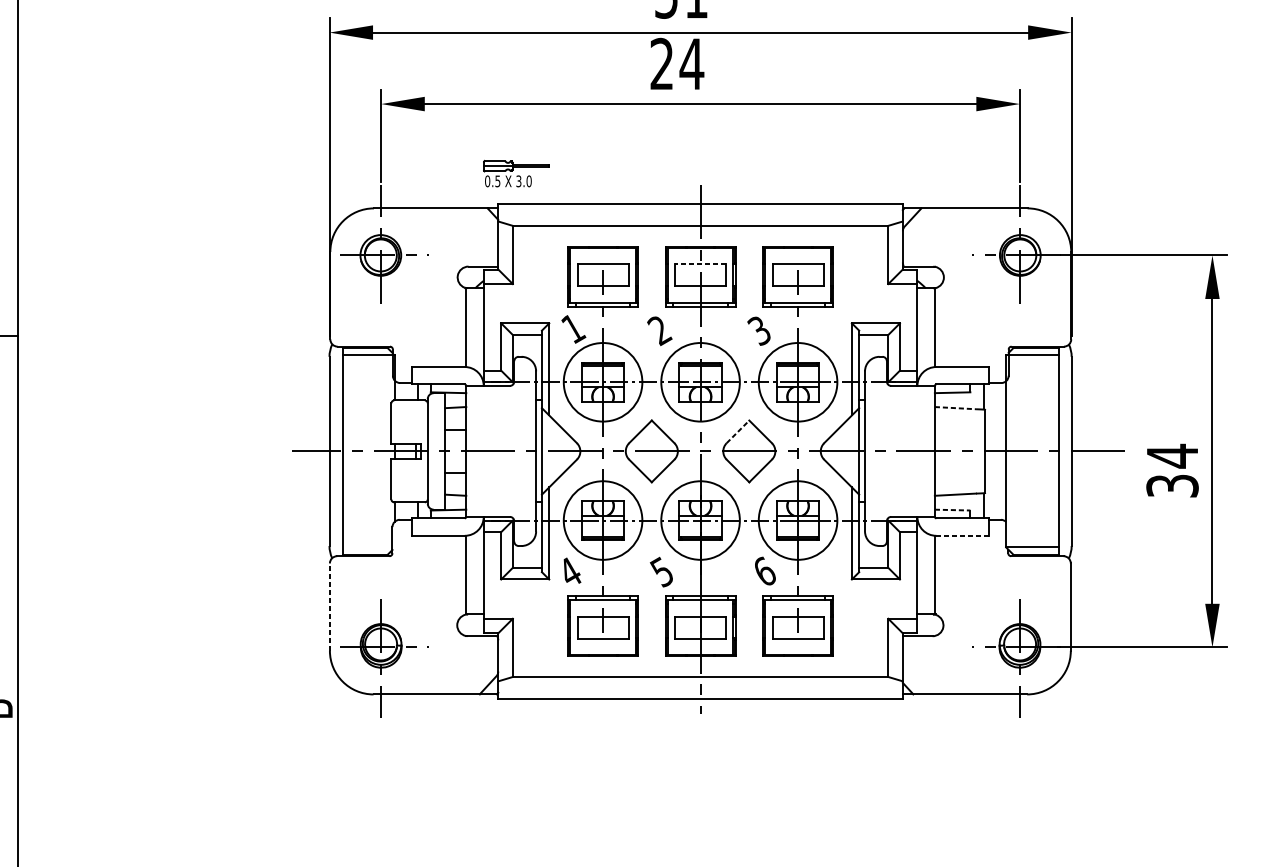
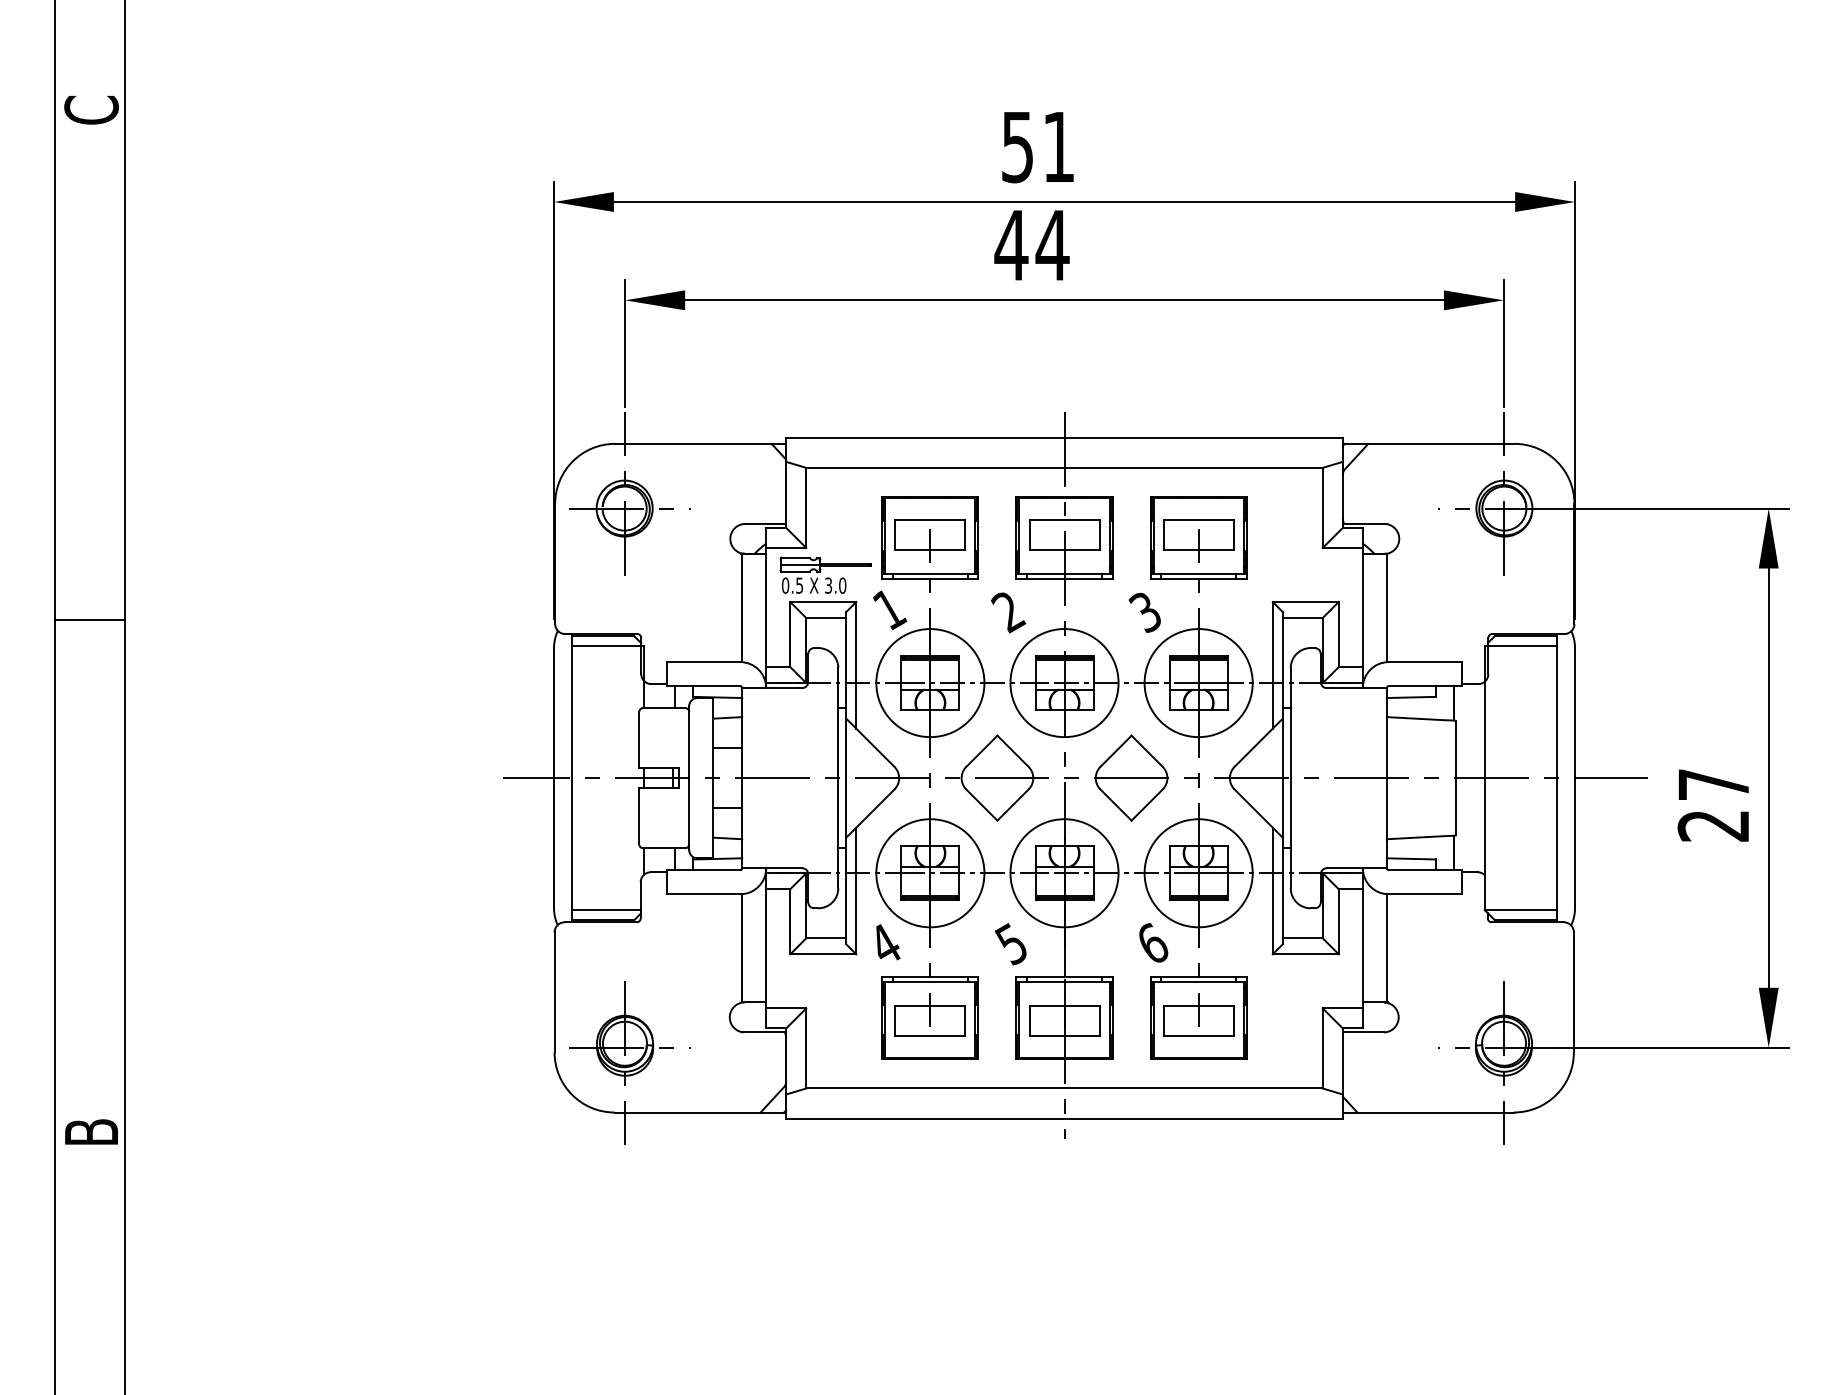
text: (662, 63) -> (1011, 244), 24 -> 44
part: (516, 173) -> (825, 574), moved
line: (700, 263) -> (1064, 519), dashed -> solid
line: (955, 408) -> (1415, 718), dashed -> solid
line: (738, 431) -> (1116, 750), dashed -> solid
text: (1172, 470) -> (1713, 804), 34 -> 27
line: (952, 509) -> (1411, 858), dashed -> solid
line: (962, 535) -> (1424, 894), dashed -> solid
line: (367, 547) -> (606, 910), added
line: (329, 606) -> (554, 991), dashed -> solid

